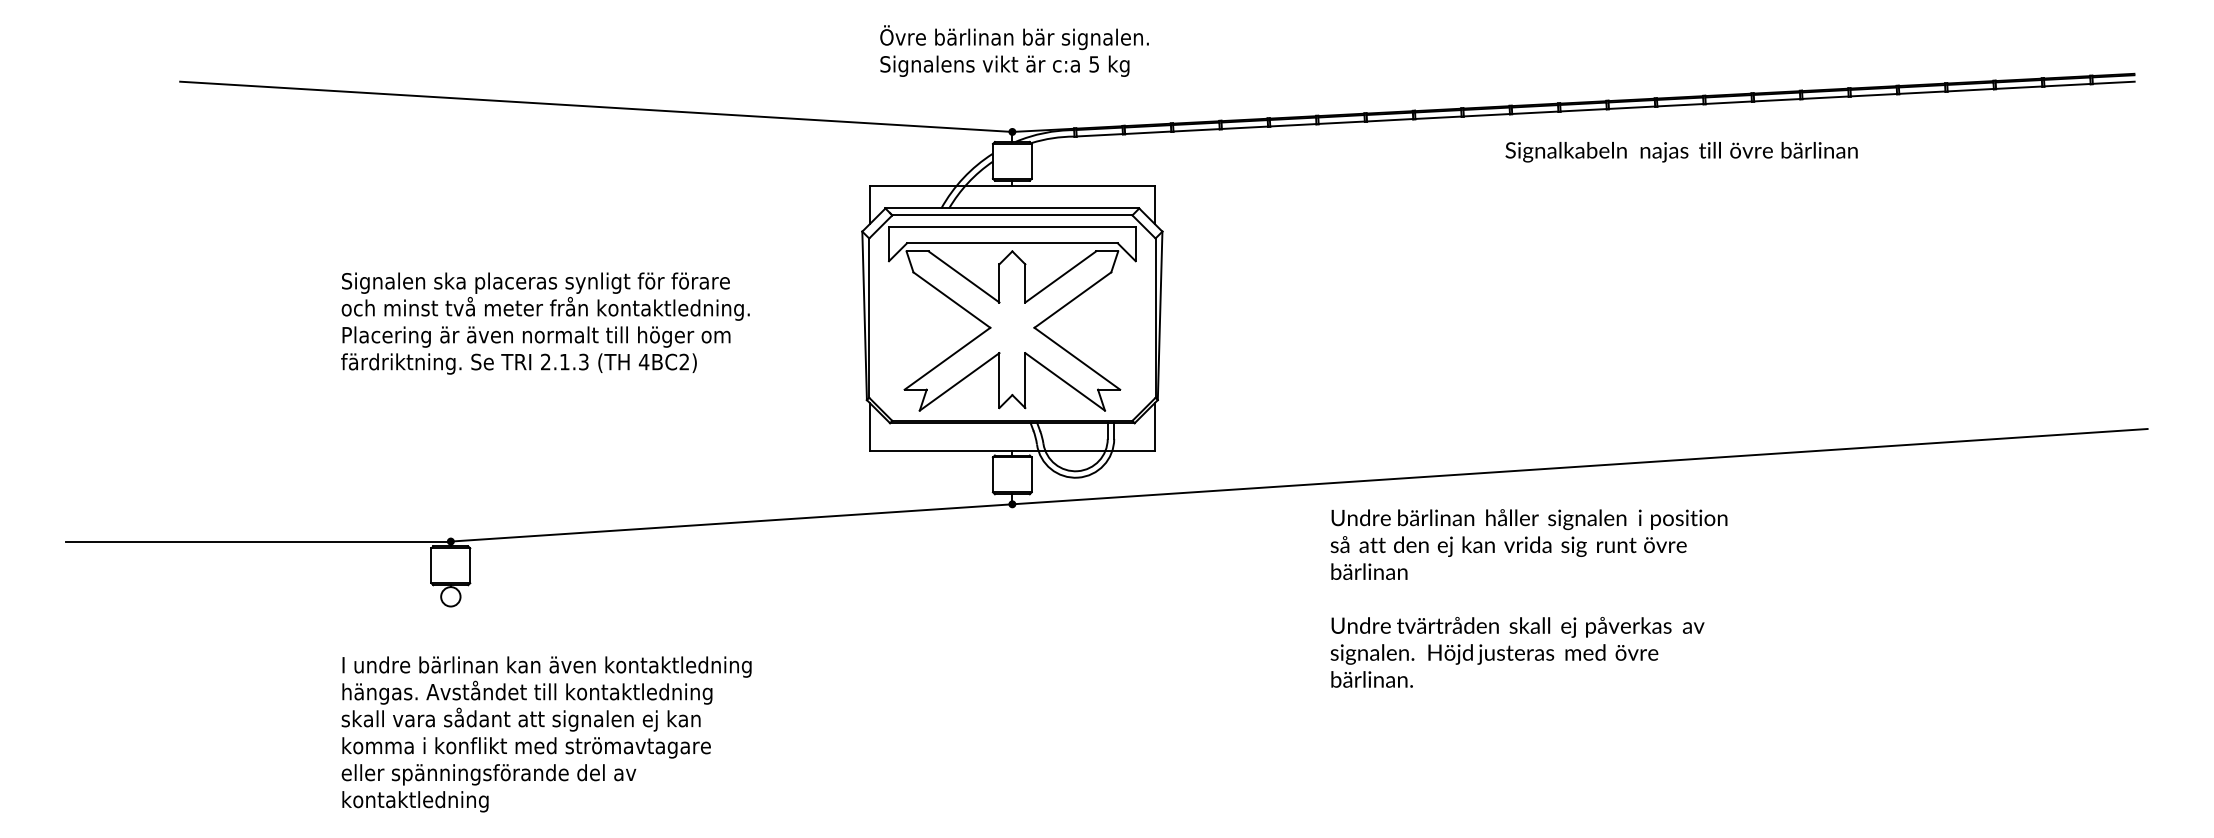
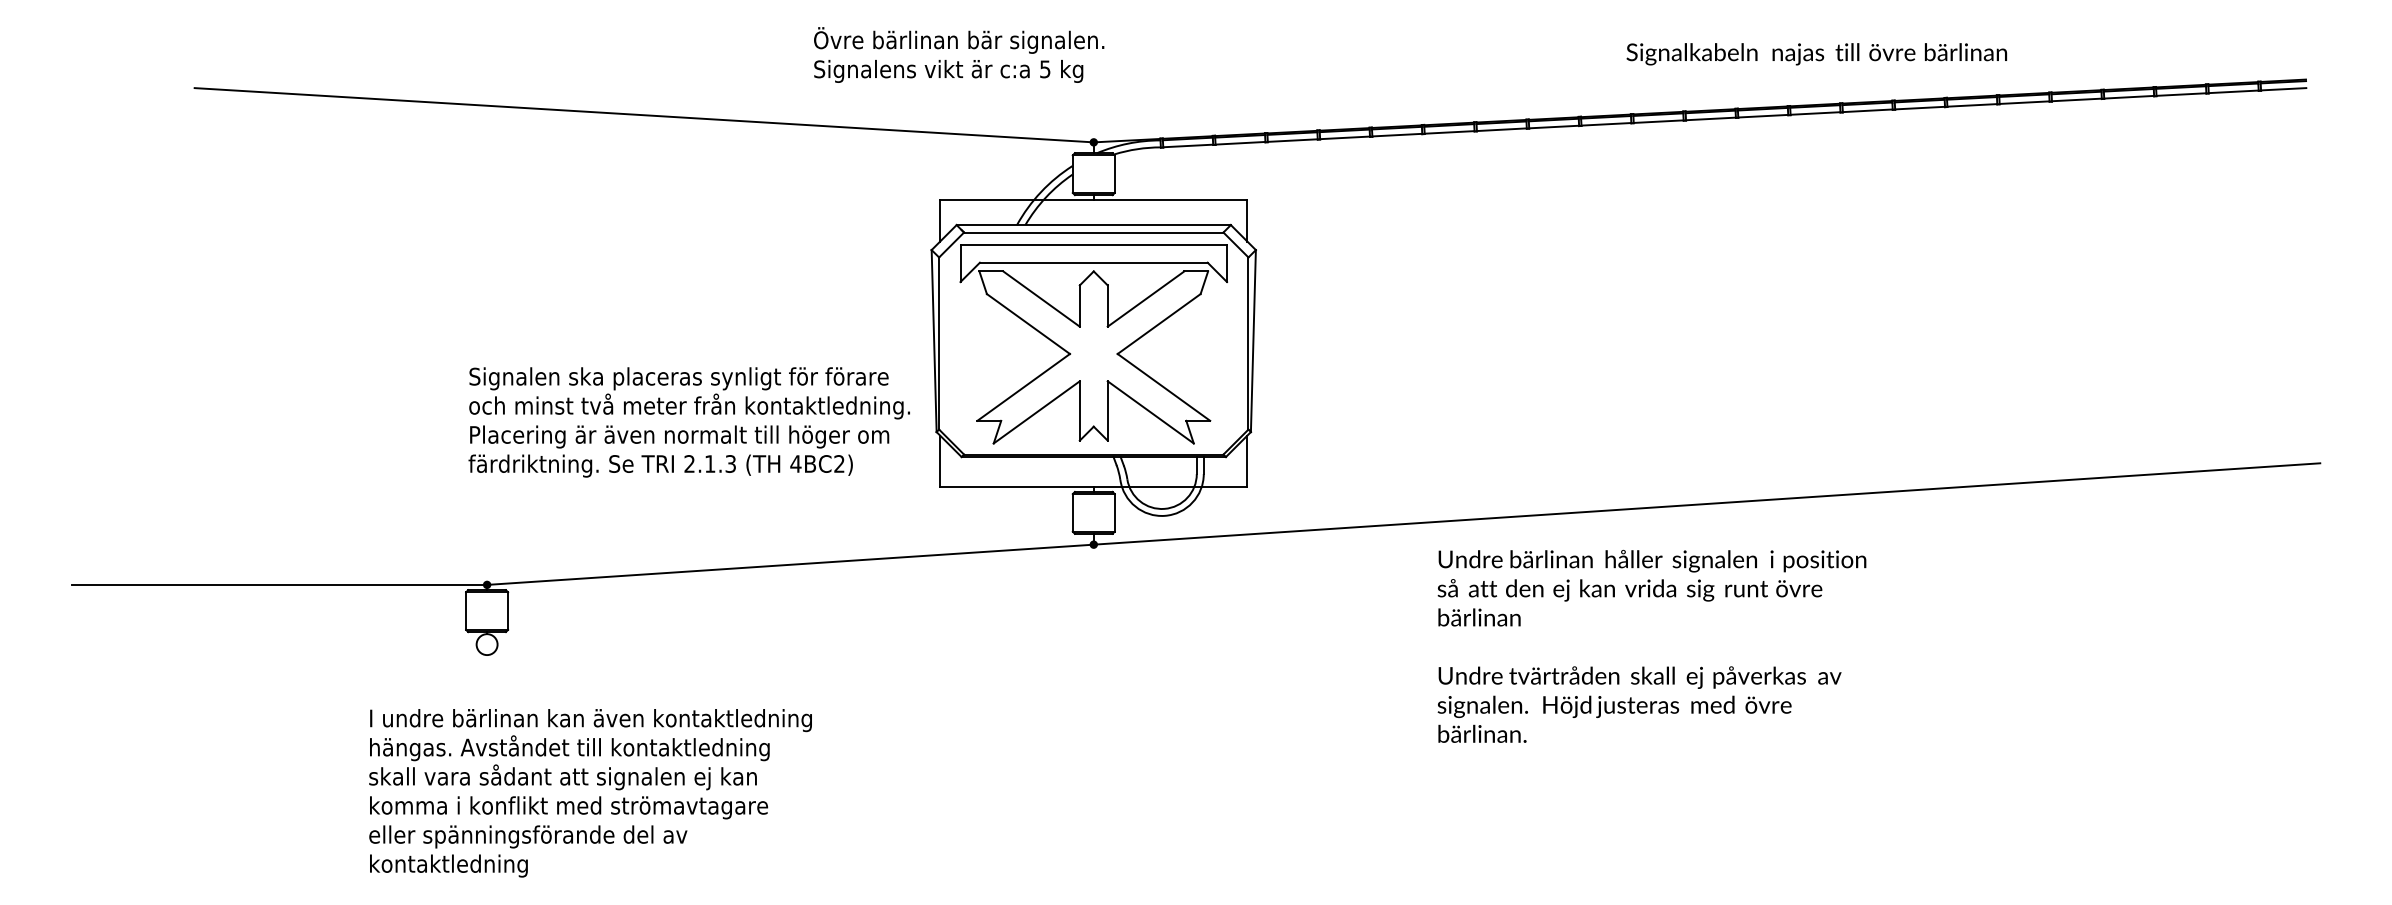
text: (1014, 50) -> (959, 54), moved
text: (1681, 152) -> (1816, 54), moved
text: (544, 323) -> (688, 422), moved

